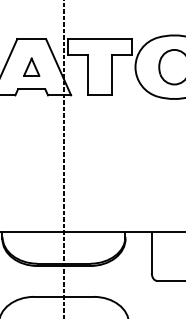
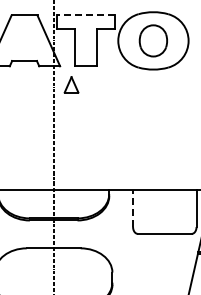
line: (99, 39) -> (85, 15), solid -> dashed
part: (31, 66) -> (71, 84), moved
line: (152, 252) -> (133, 208), solid -> dashed

